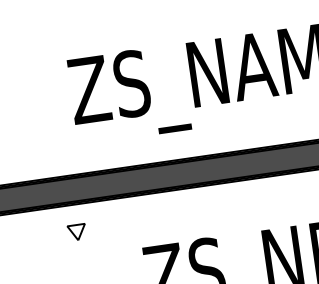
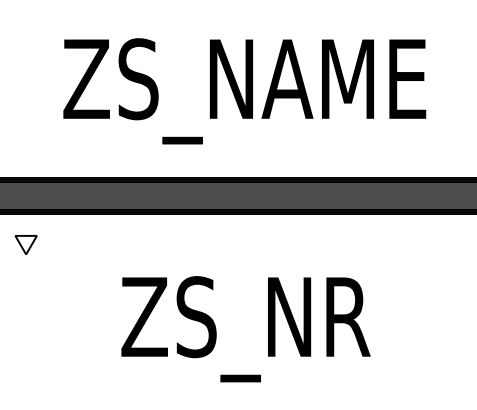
part: (76, 232) -> (25, 244), moved

